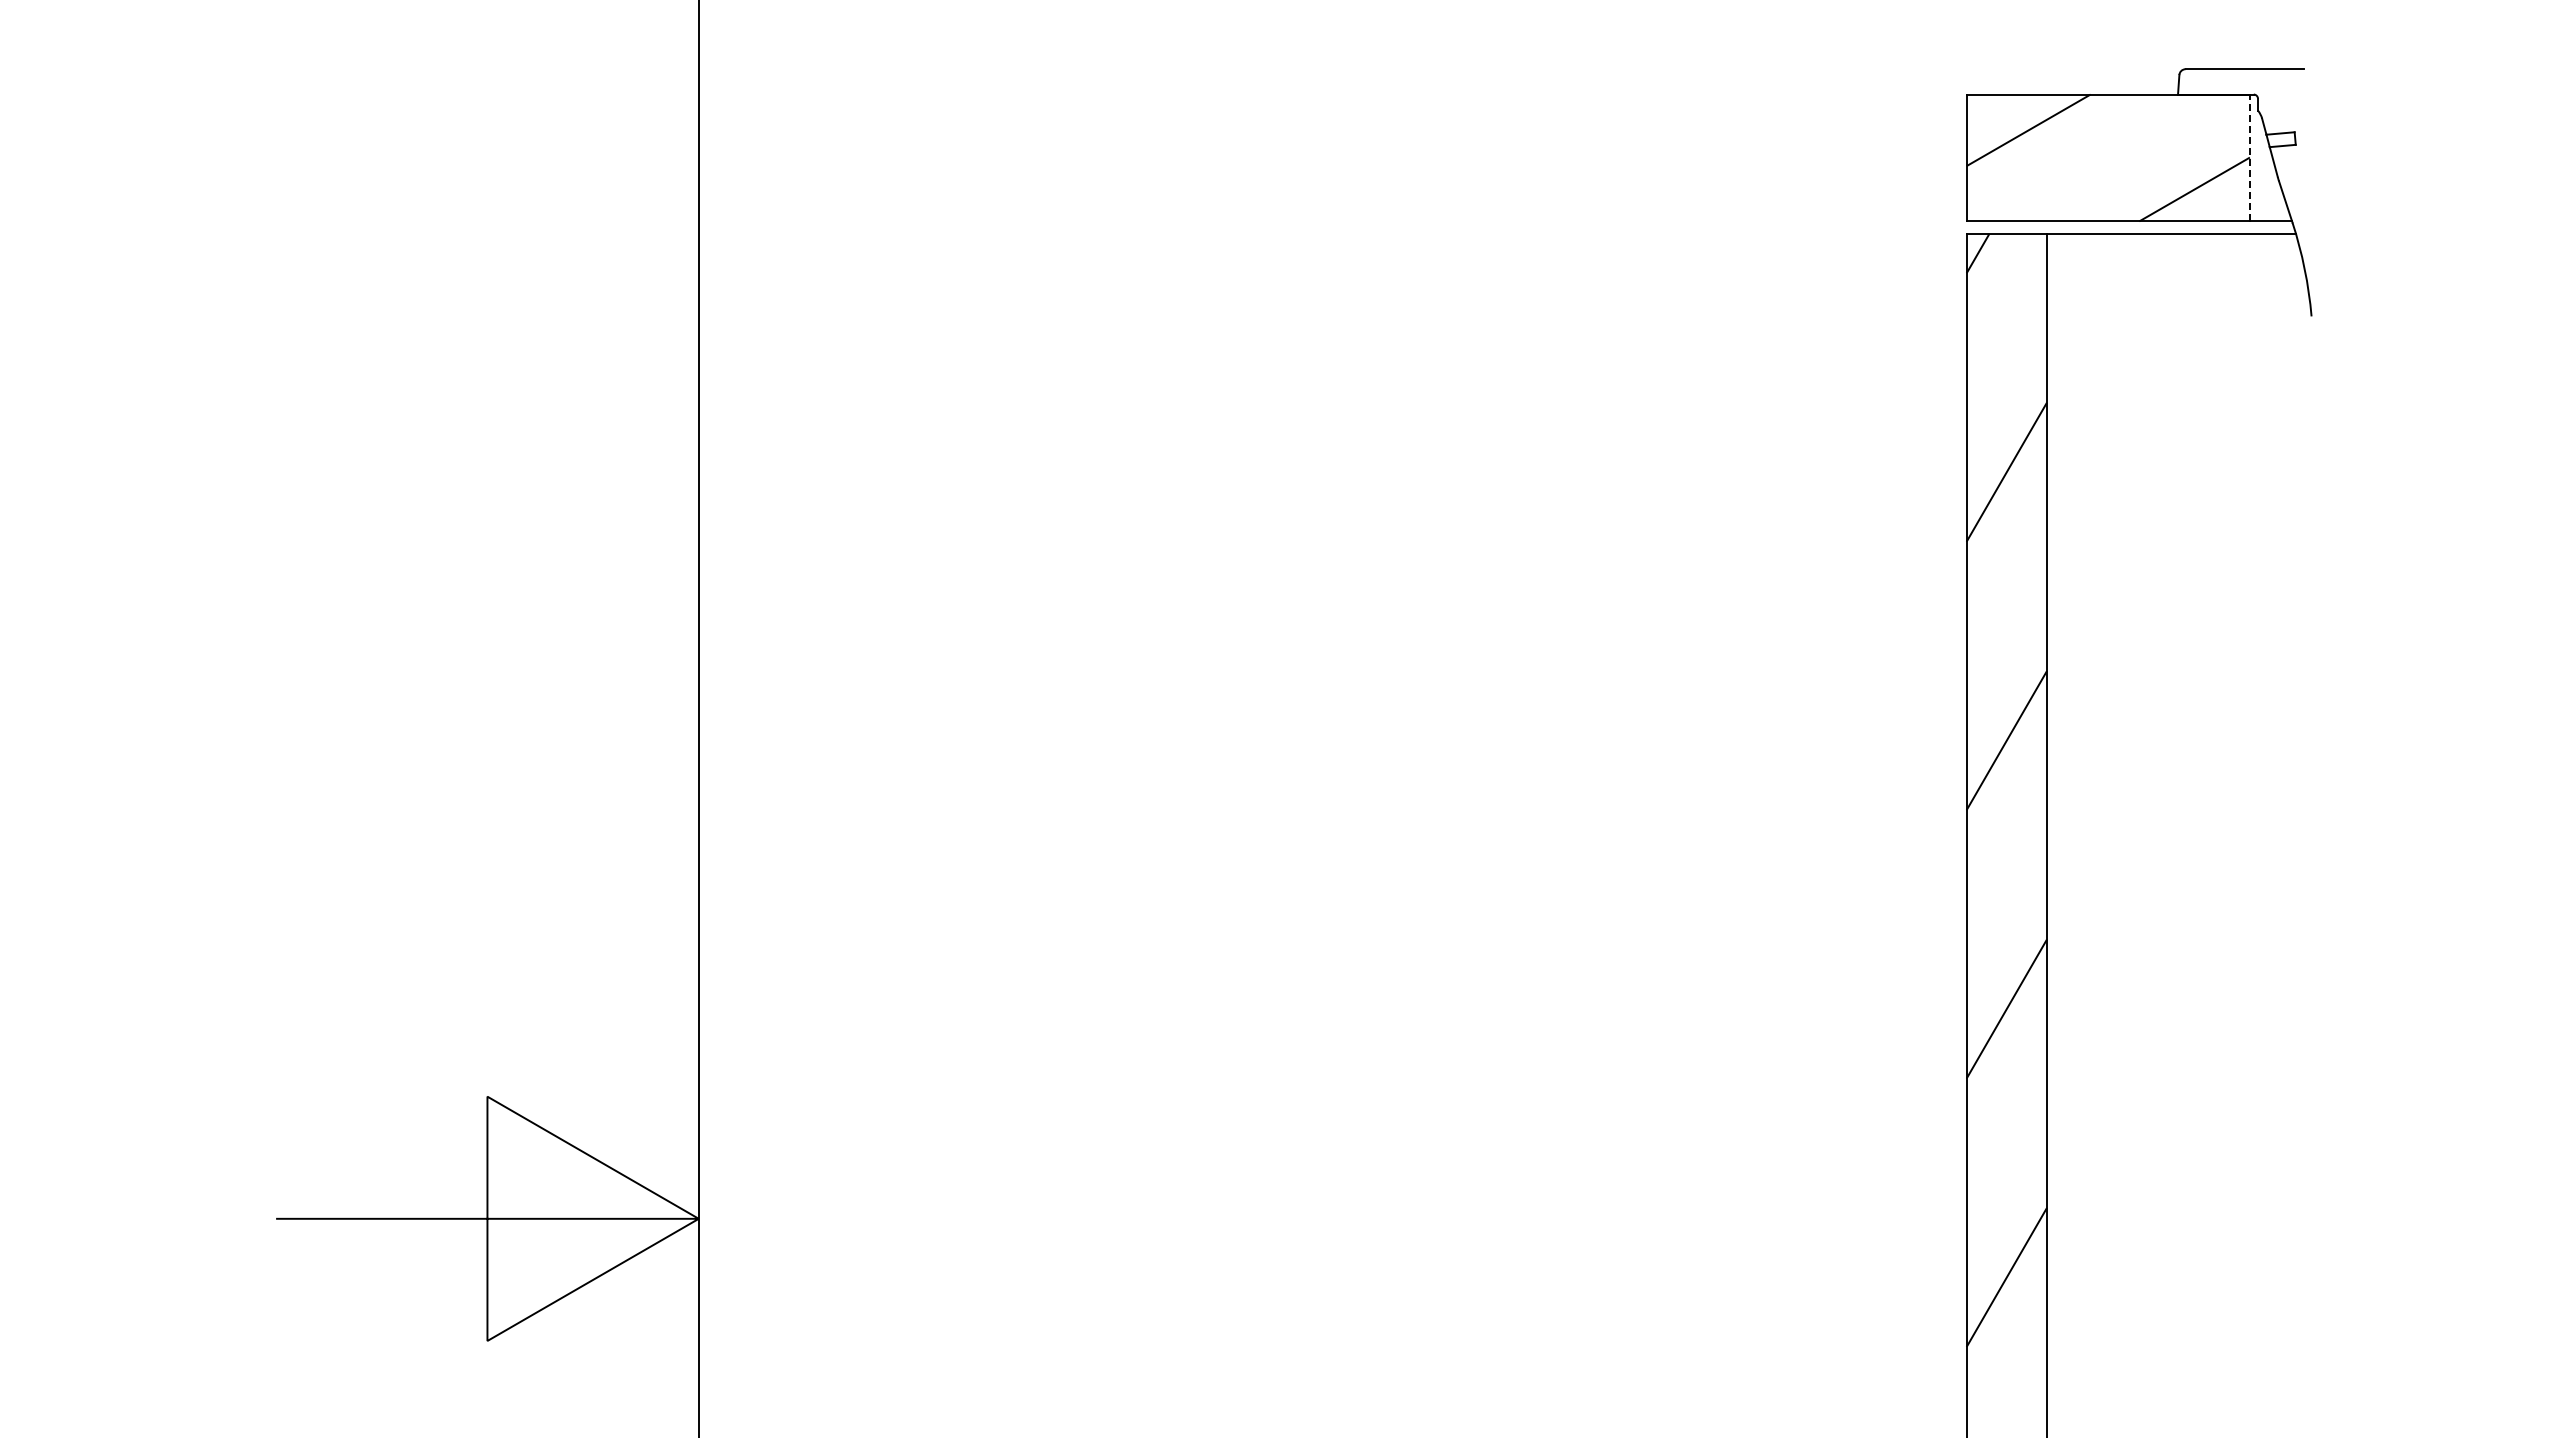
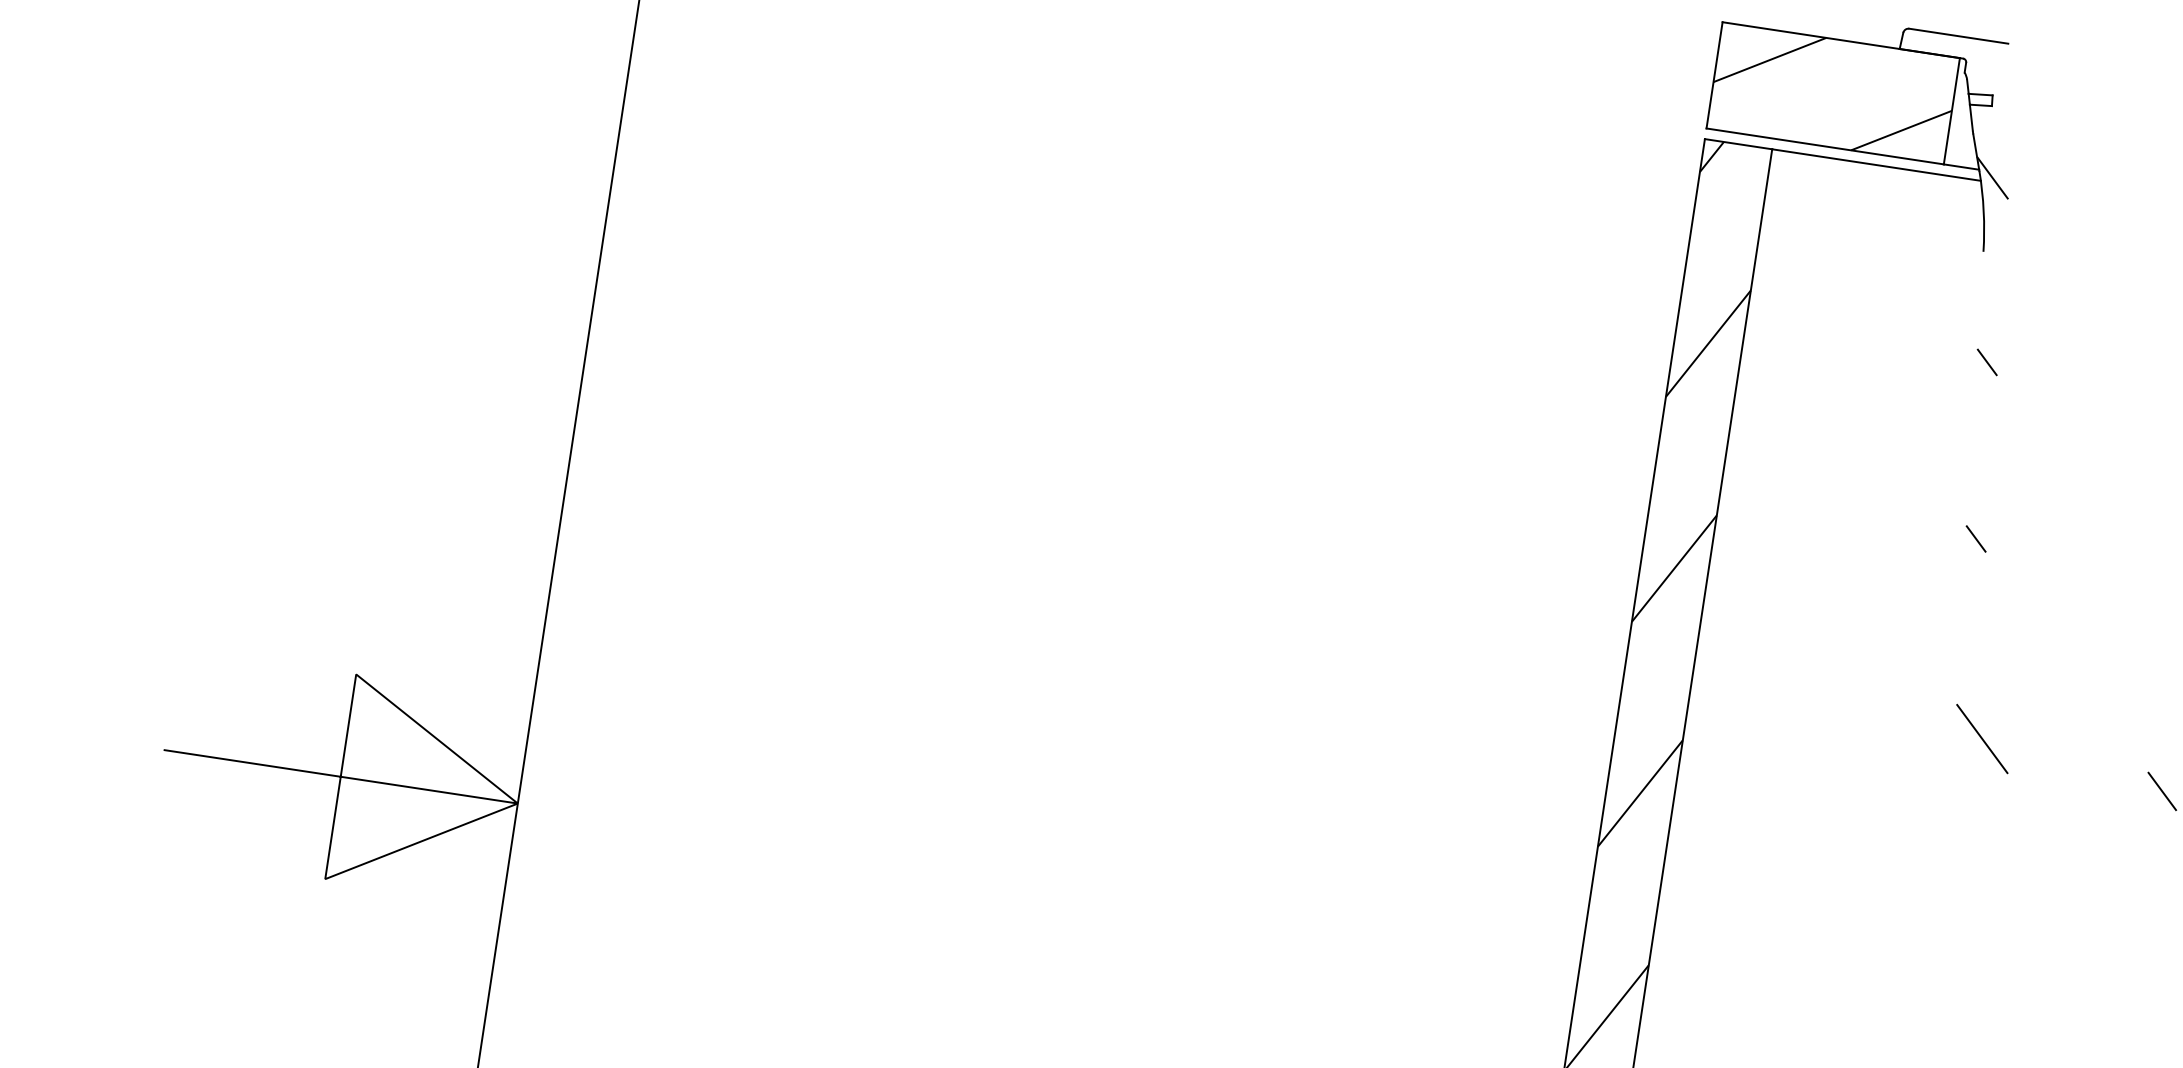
line: (2249, 157) -> (1951, 110), dashed -> solid
hatch: (2359, 563) -> (1992, 464), added

